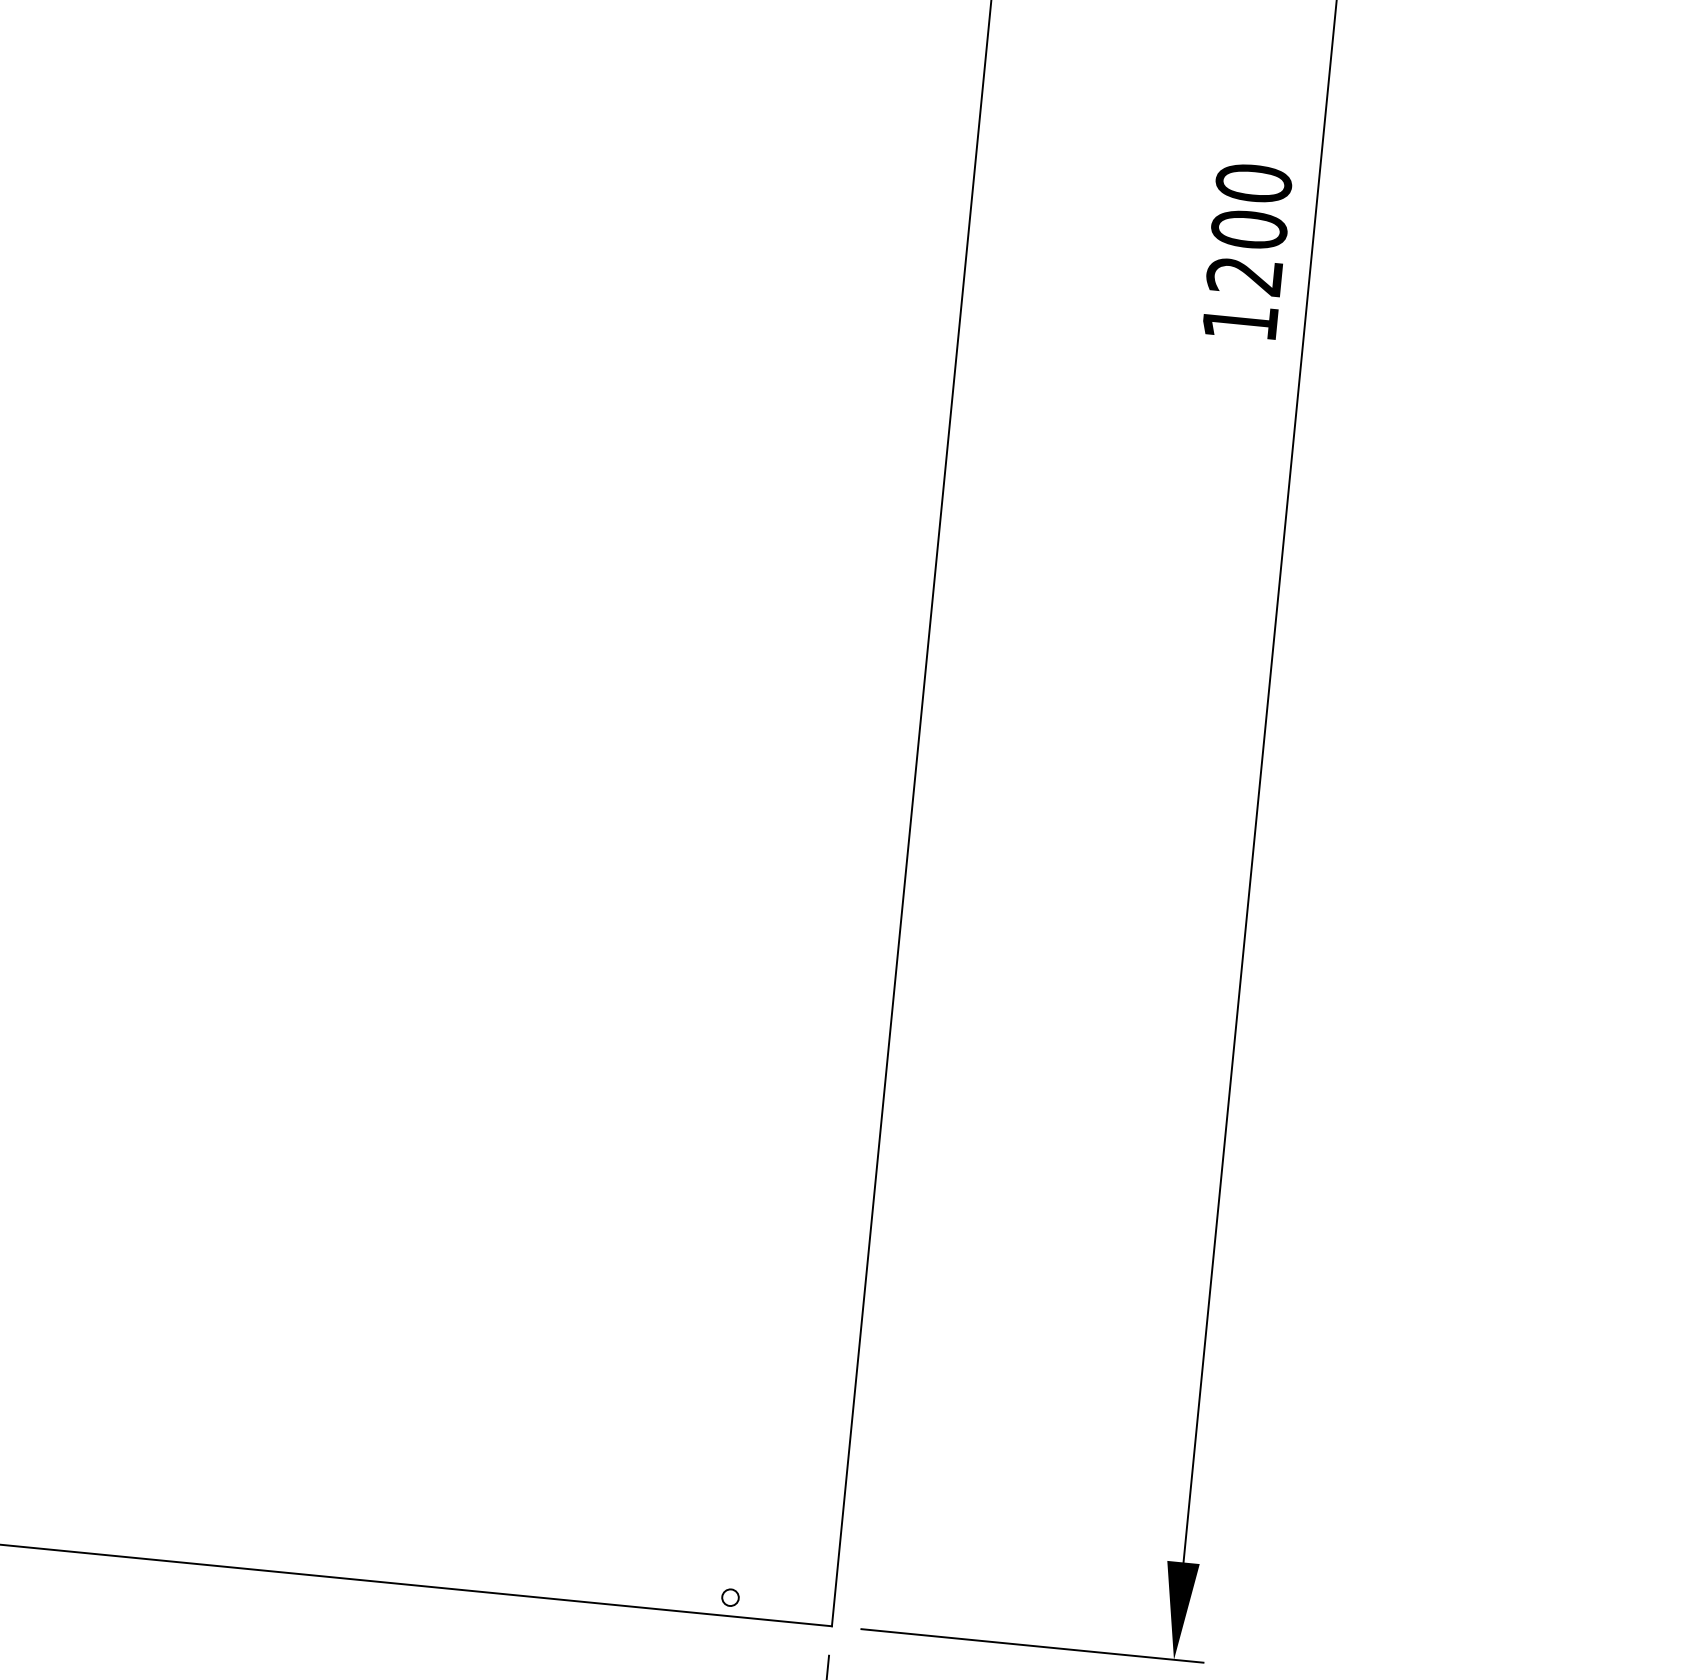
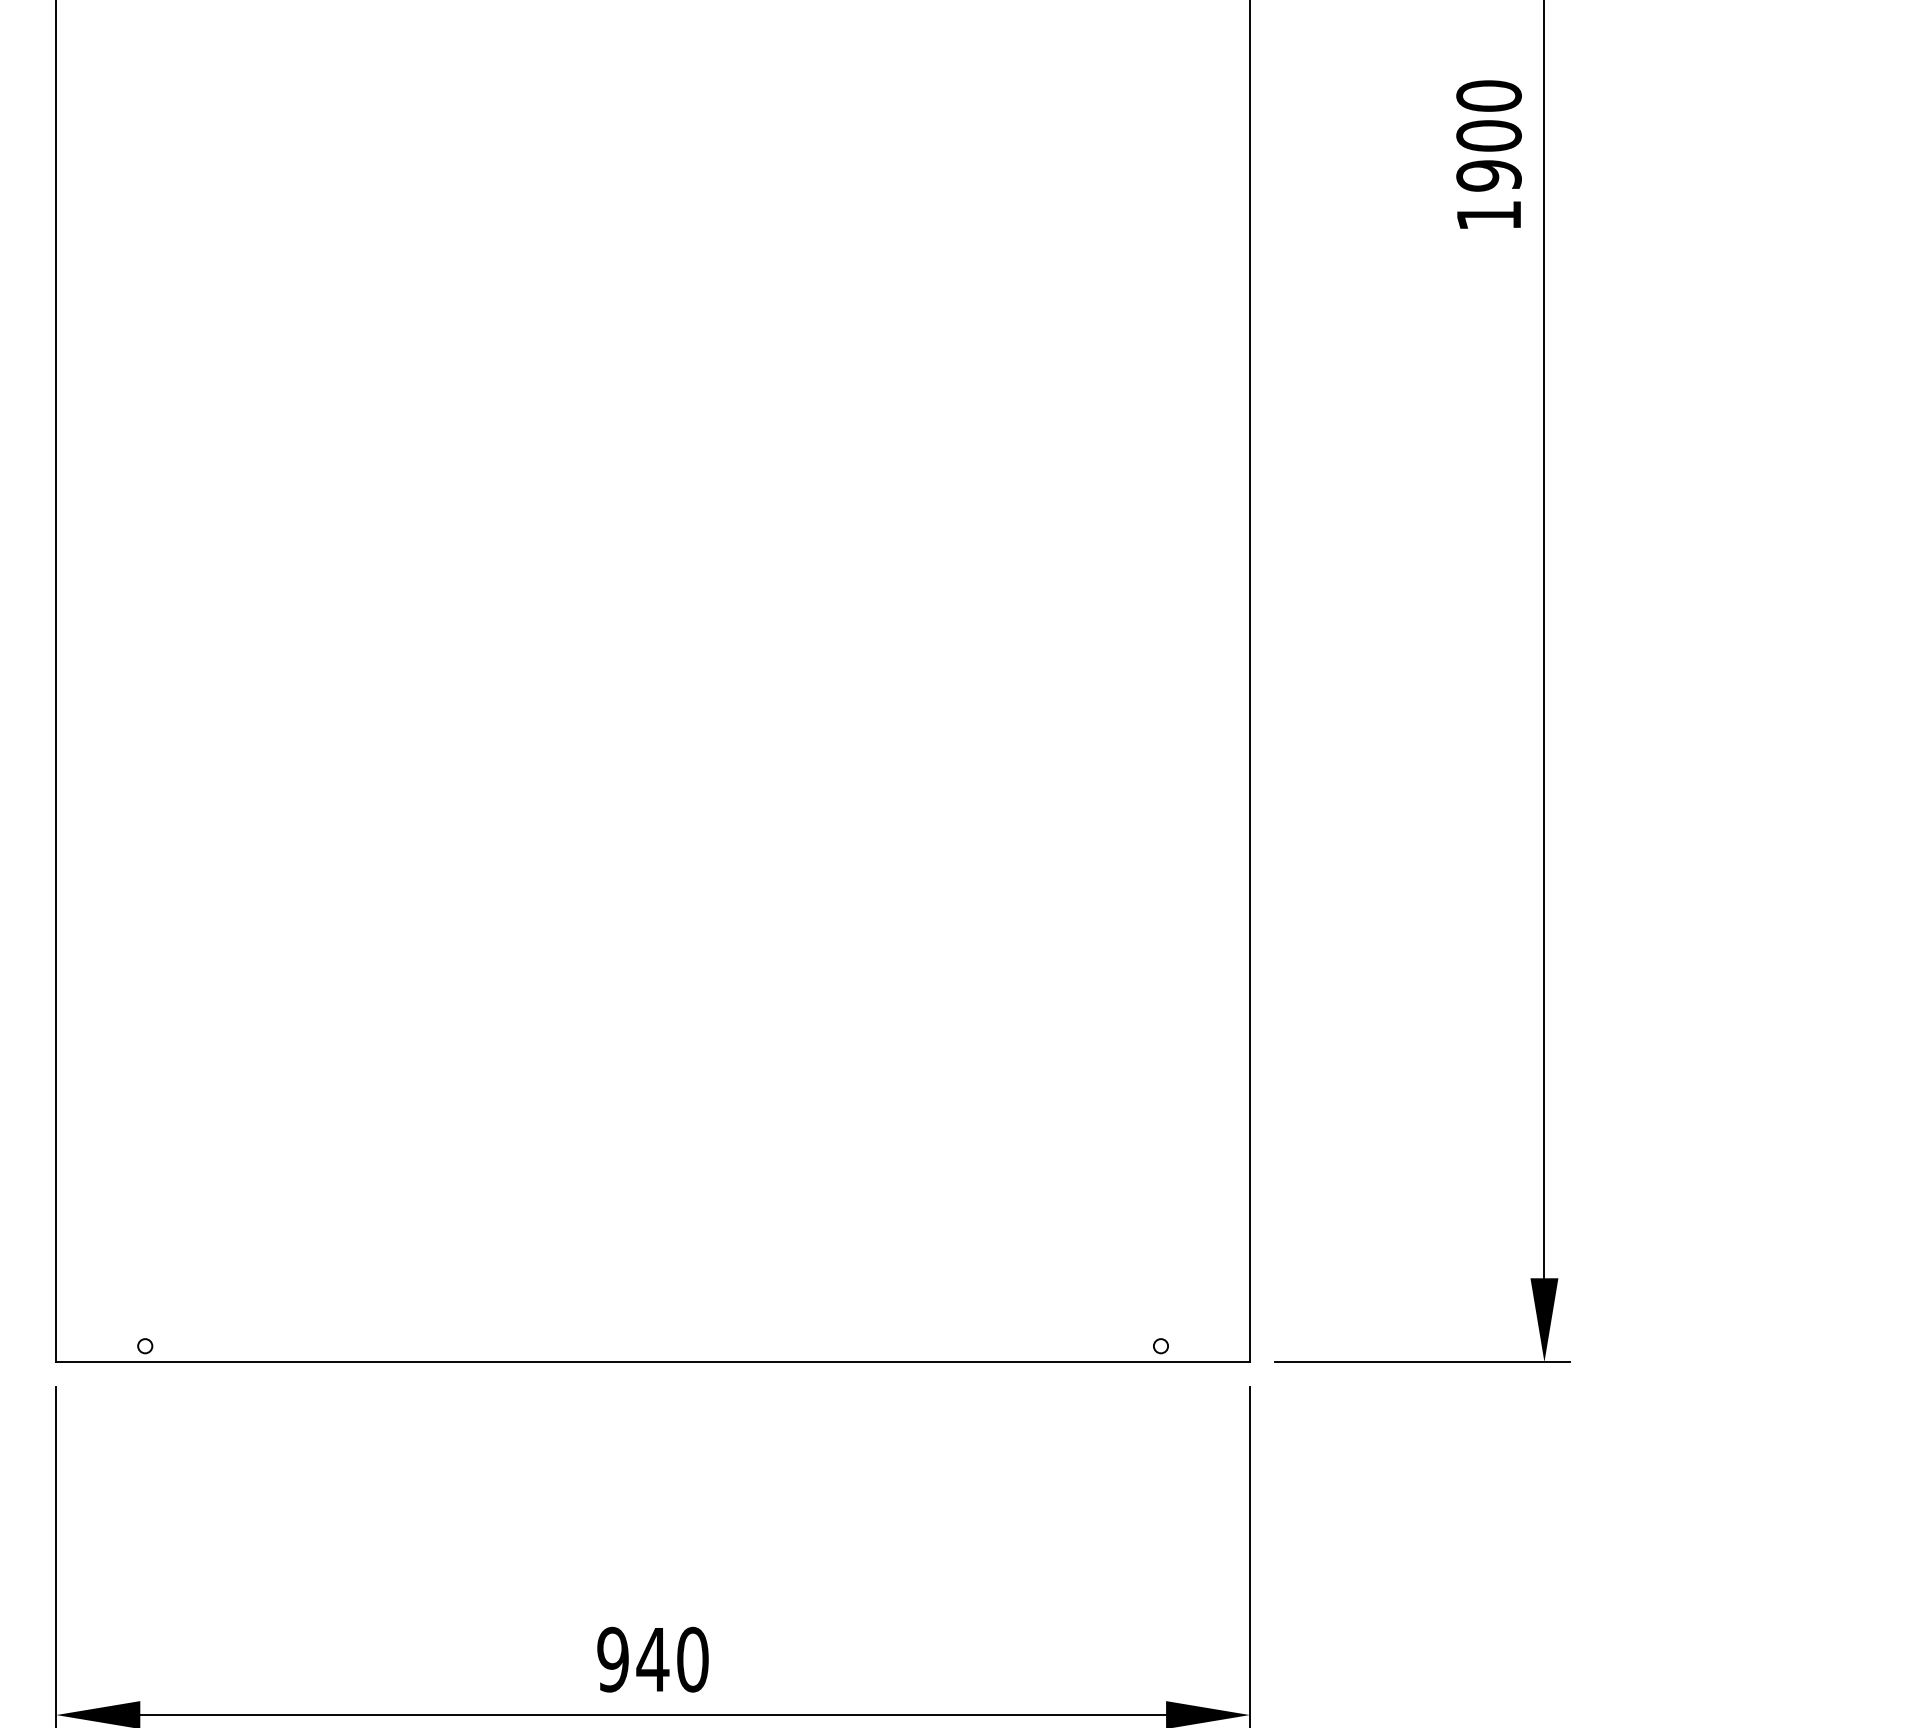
text: (1244, 275) -> (1488, 175), 1200 -> 1900

